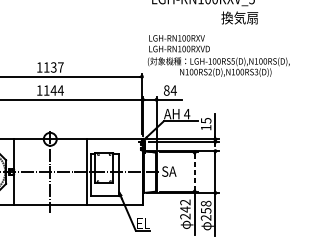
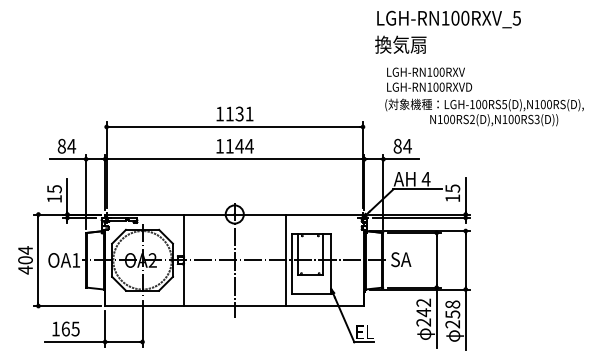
text: (239, 17) -> (400, 44), moved
text: (218, 55) -> (484, 96), moved
text: (60, 67) -> (249, 113), 1137 -> 1131
line: (194, 172) -> (436, 260), dashed -> solid

